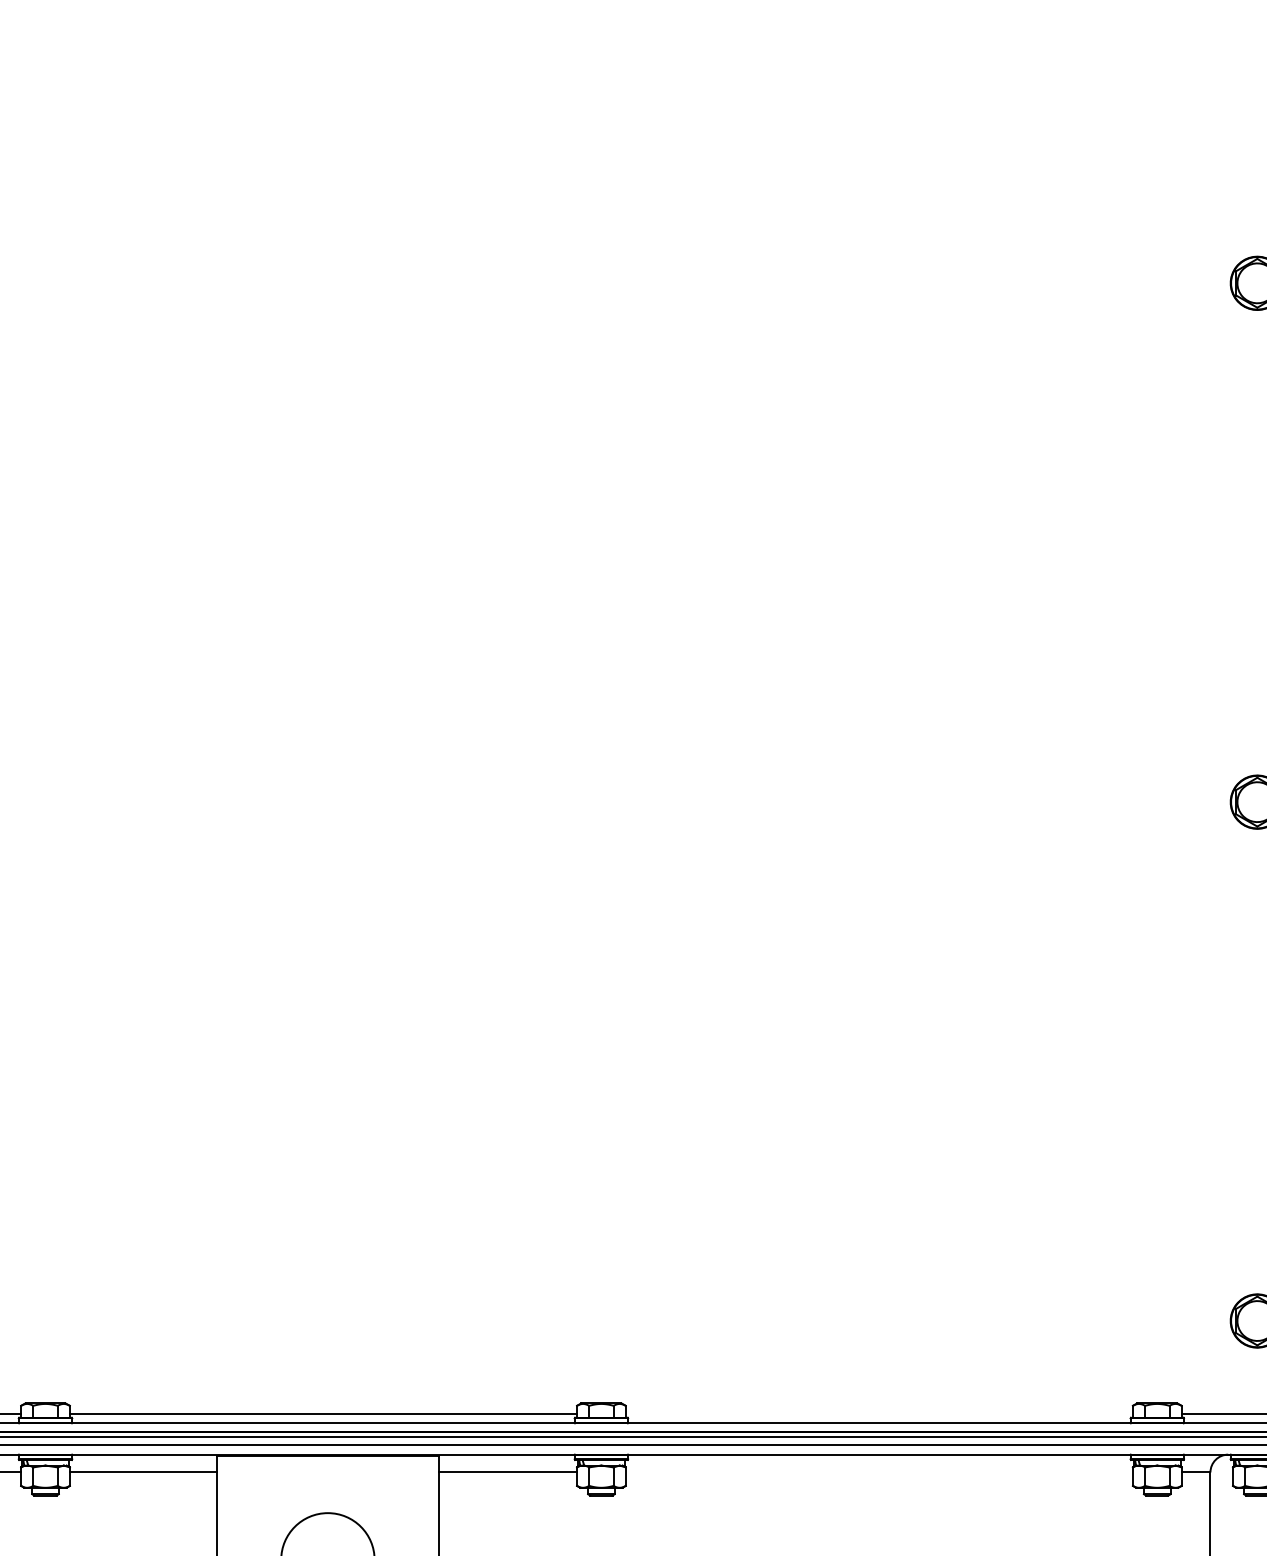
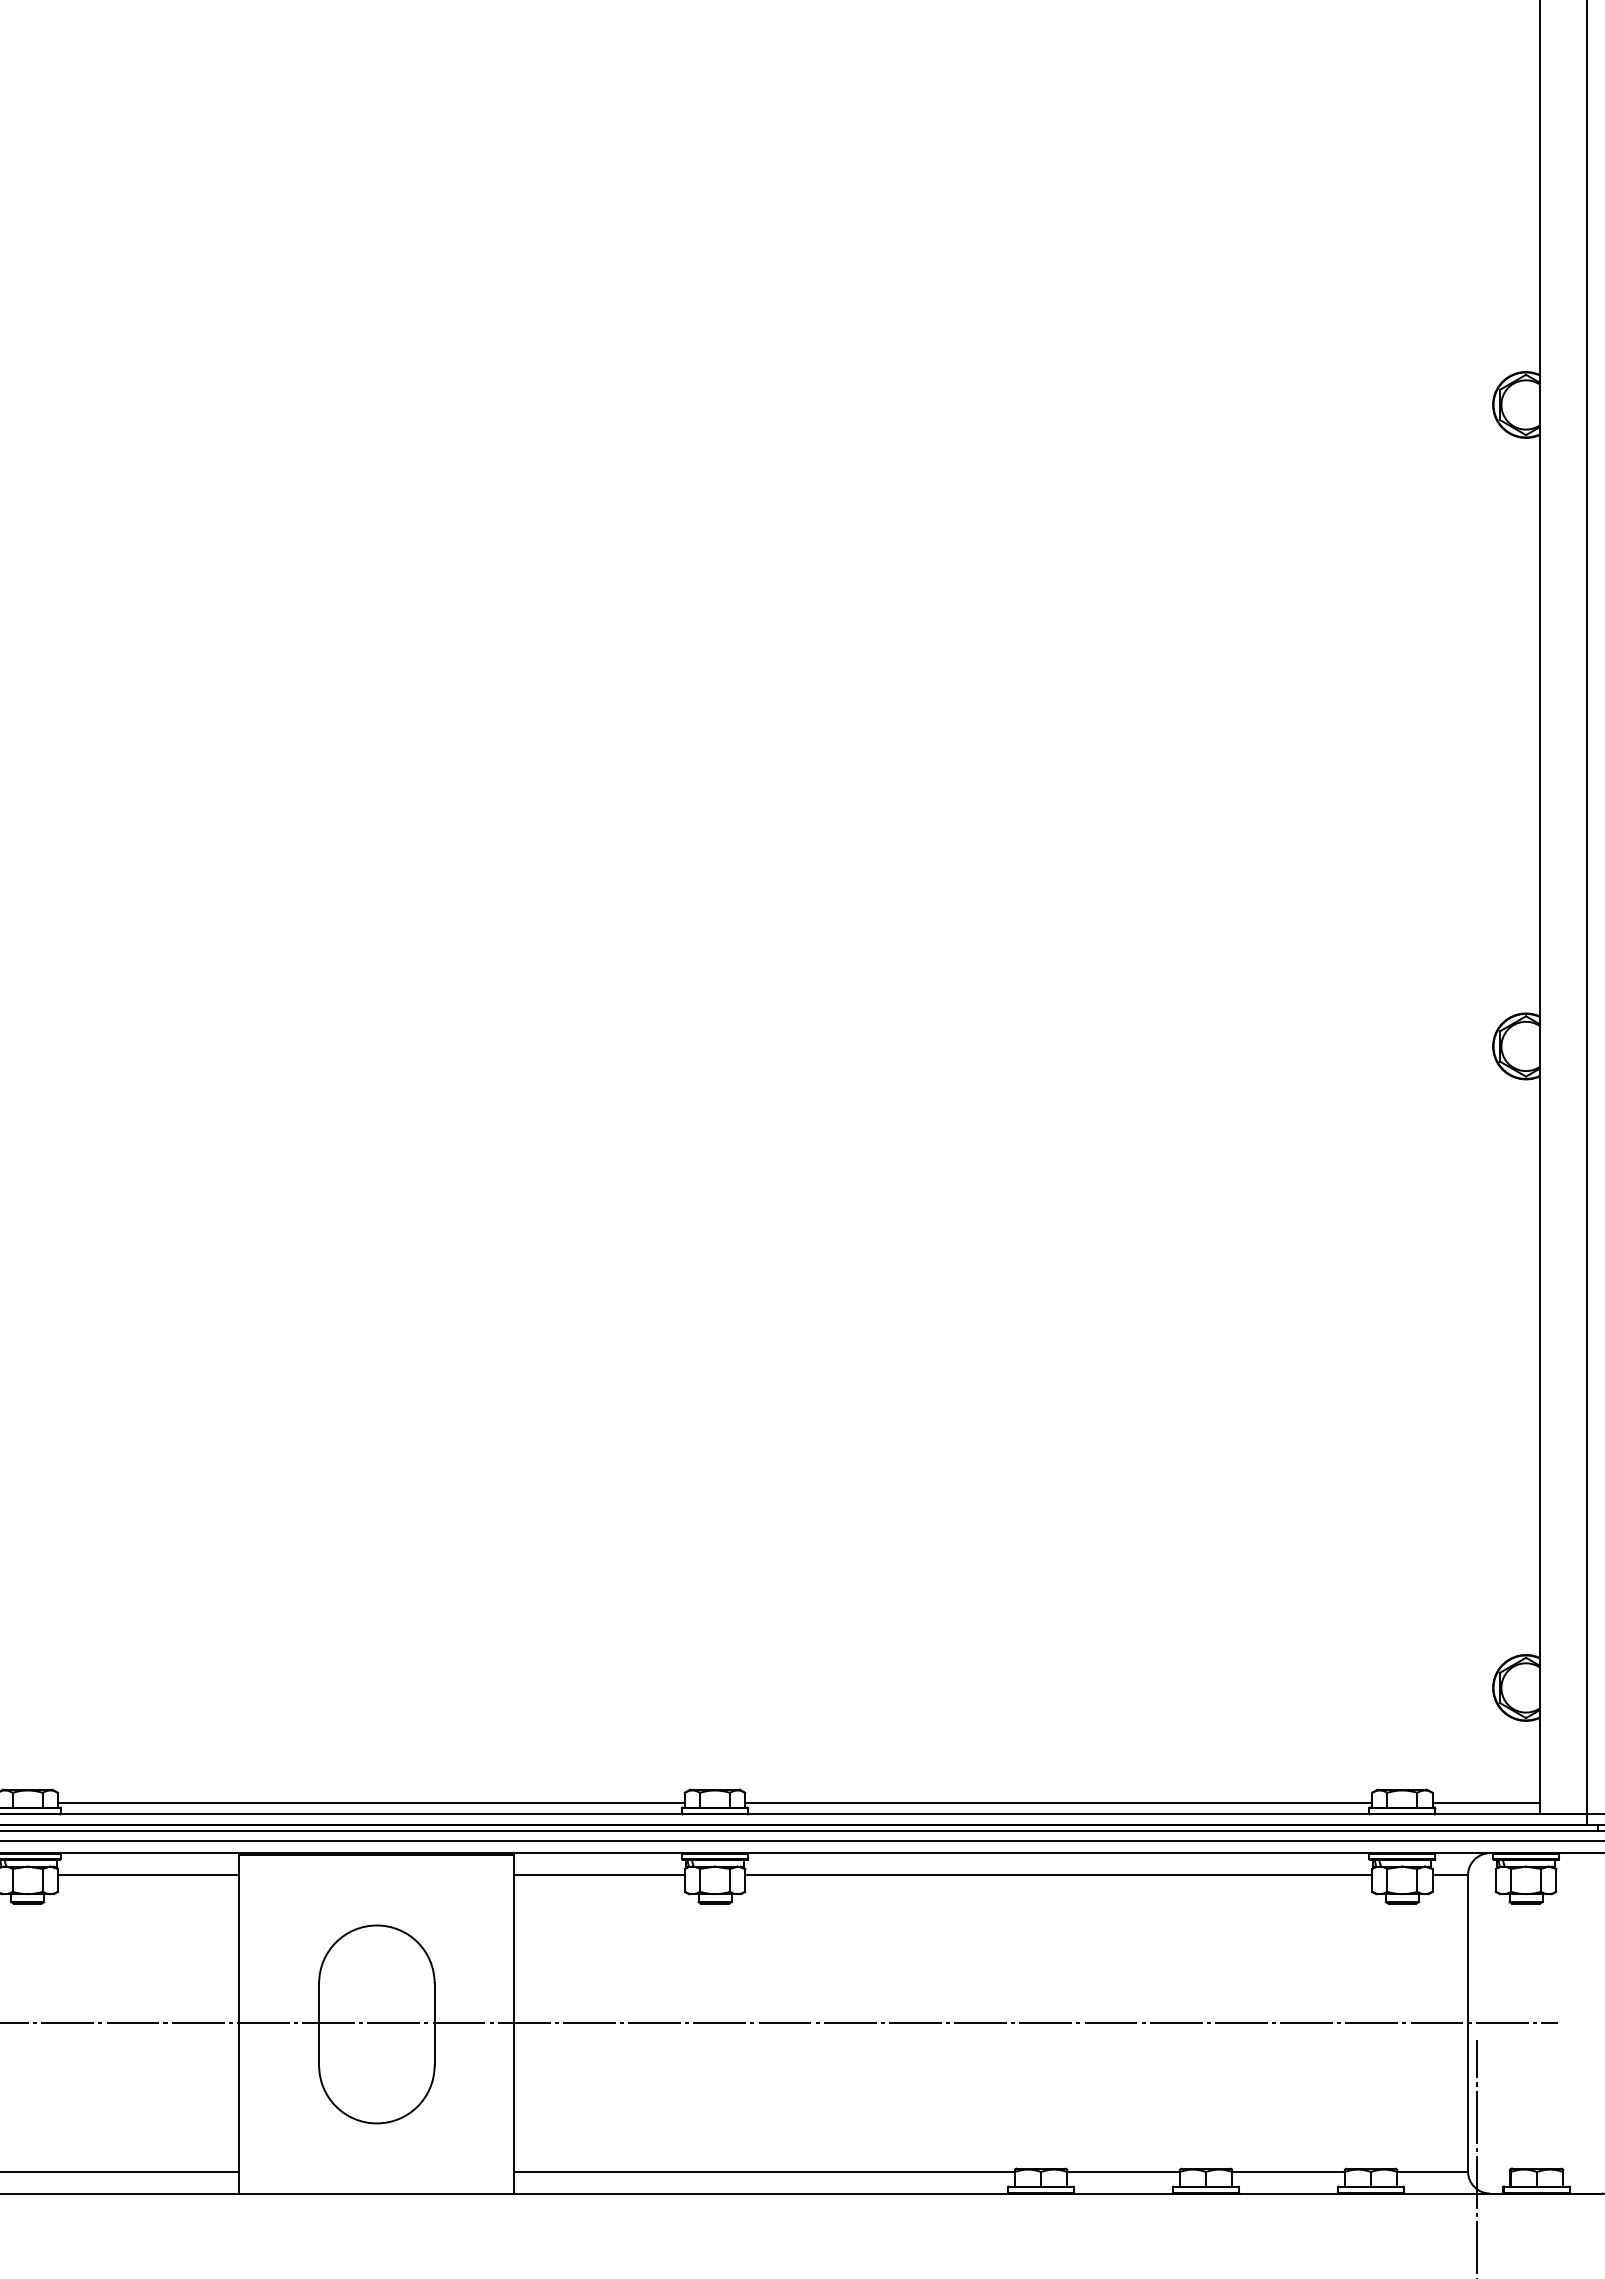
line: (879, 1414) -> (1058, 1803), added
line: (879, 1472) -> (1058, 1875), added

